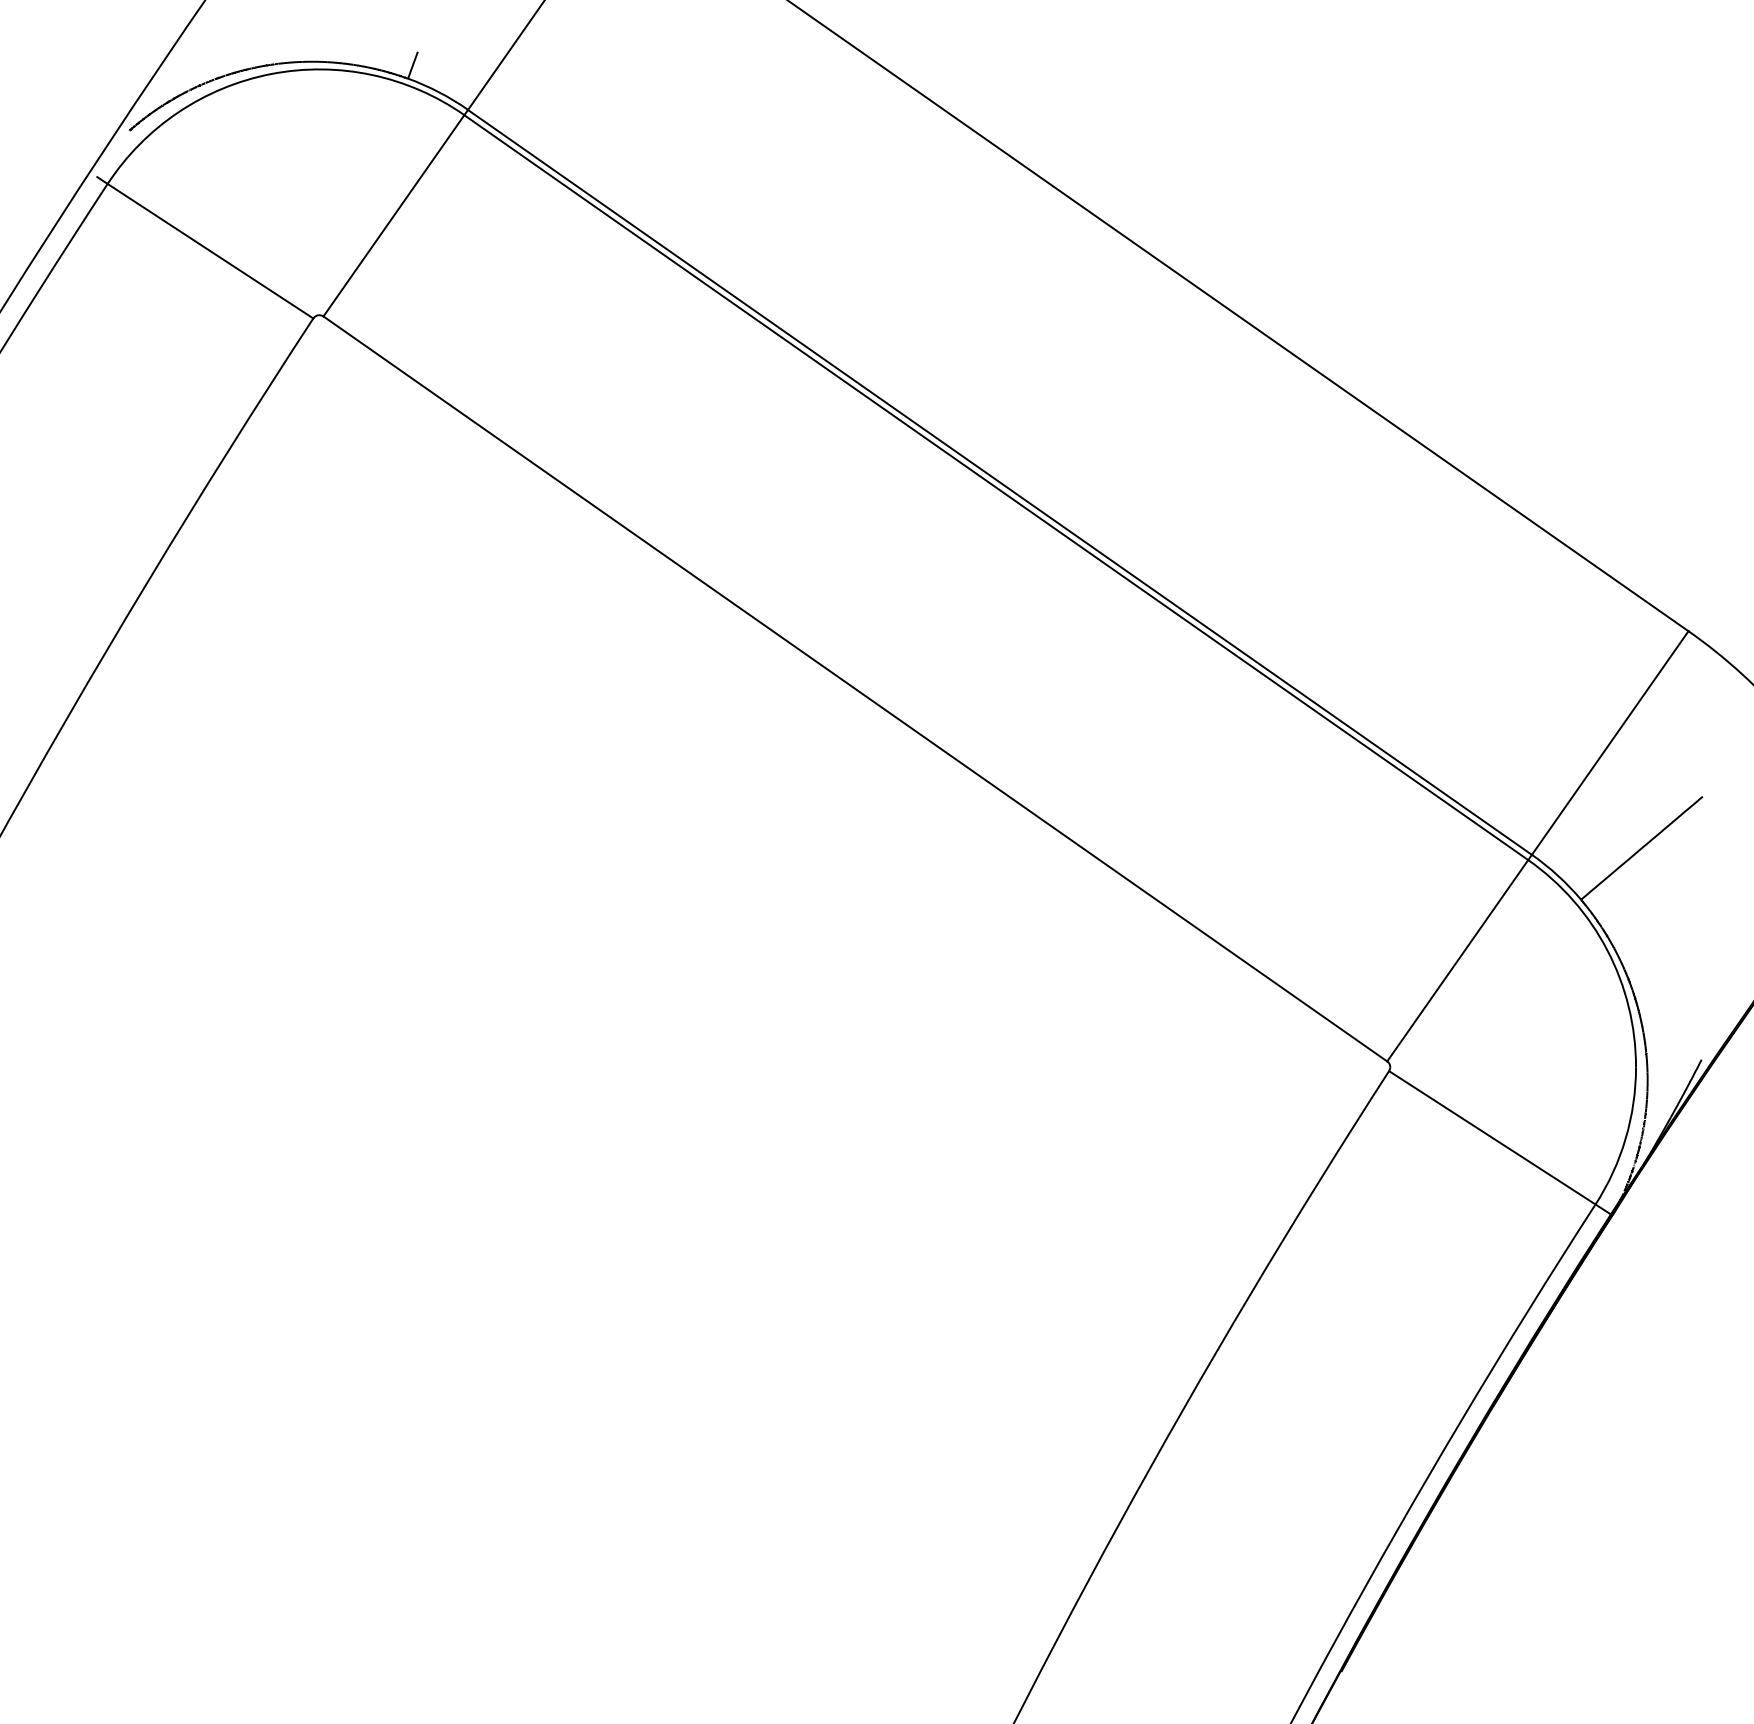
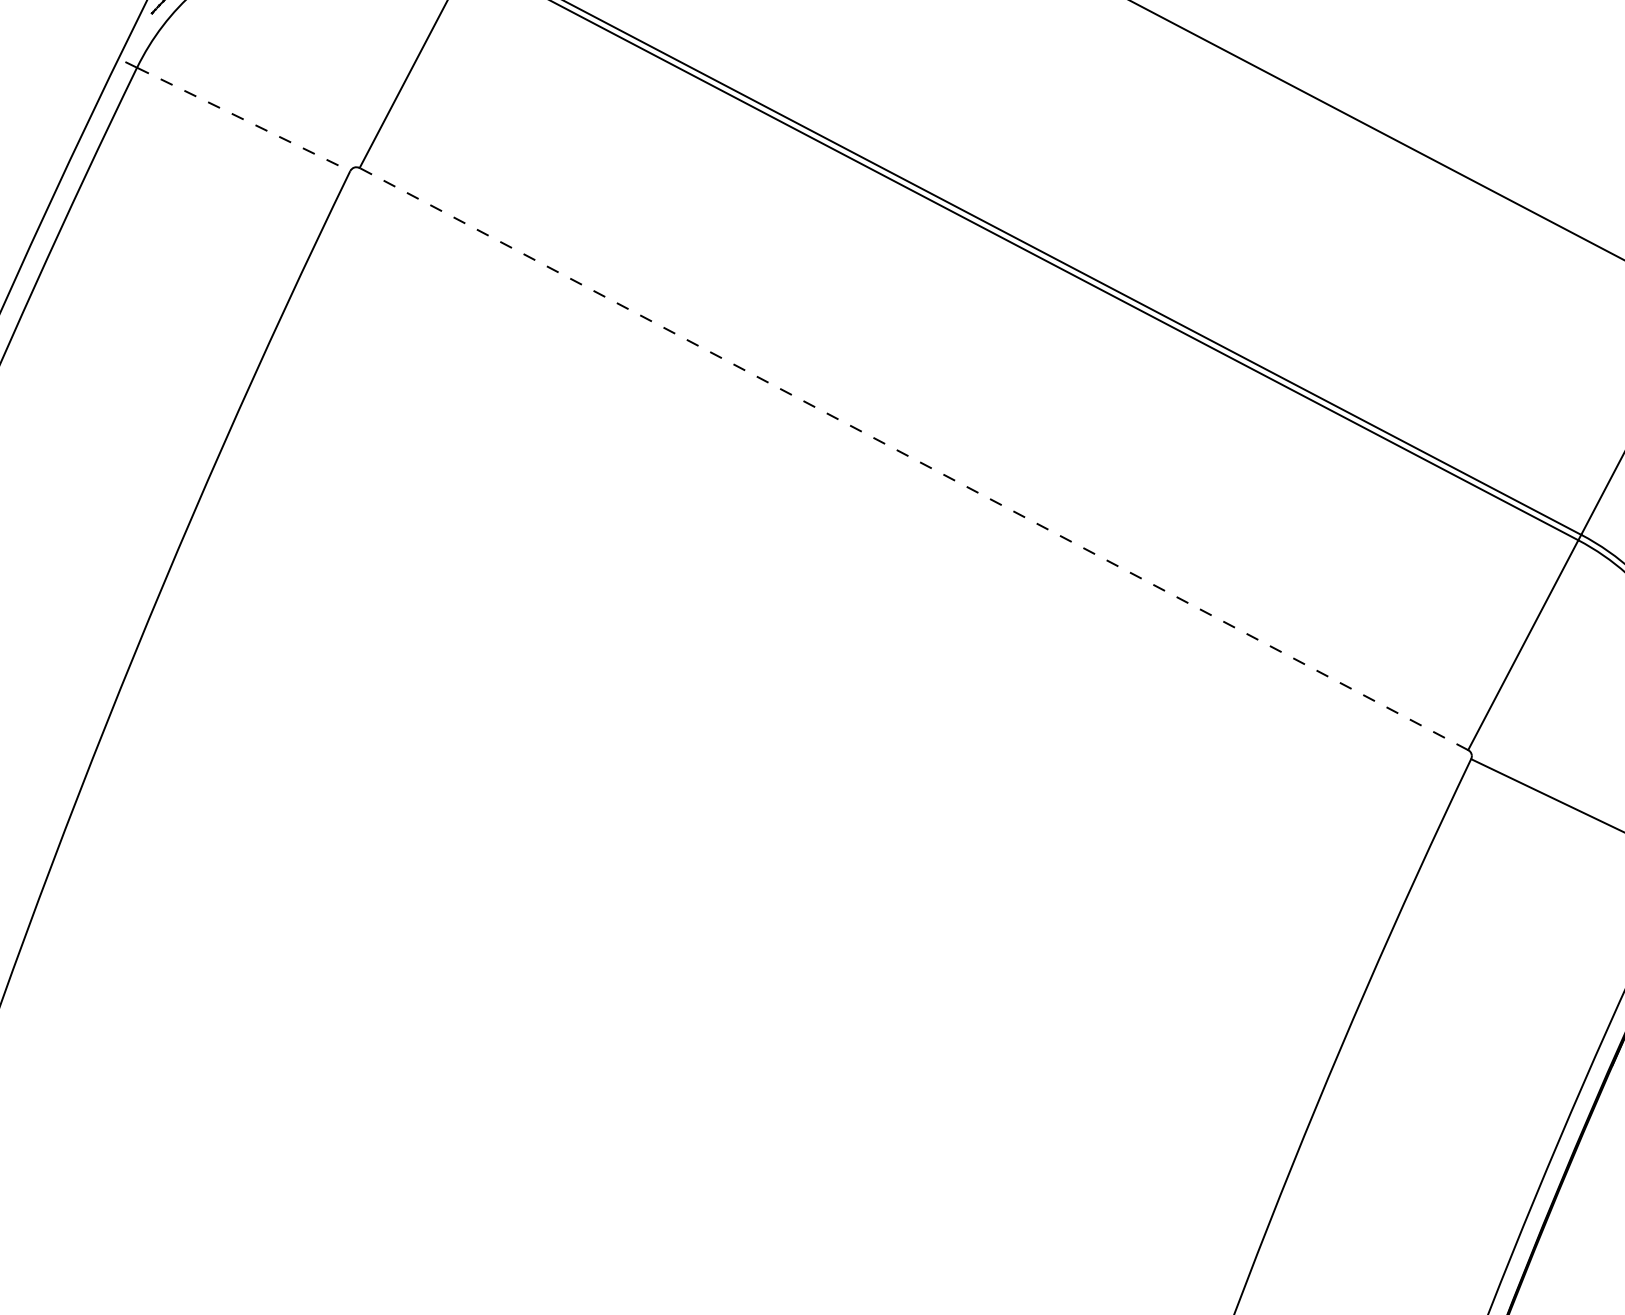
line: (210, 251) -> (243, 119), solid -> dashed
line: (854, 688) -> (913, 458), solid -> dashed

